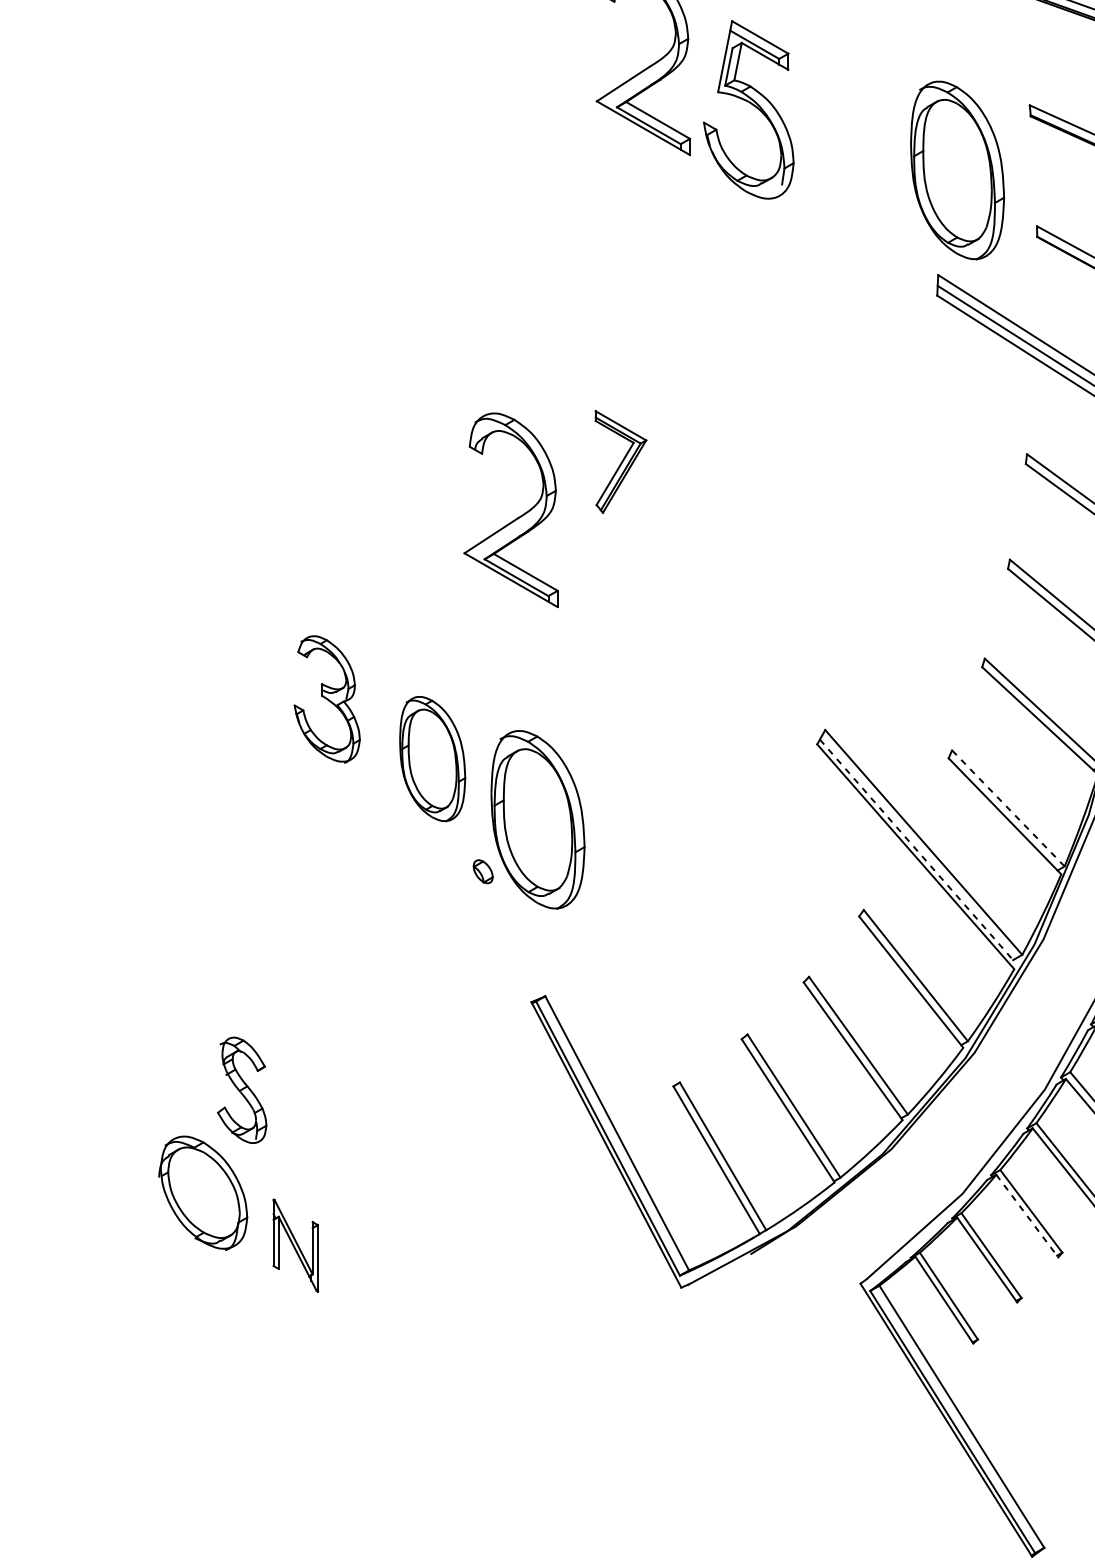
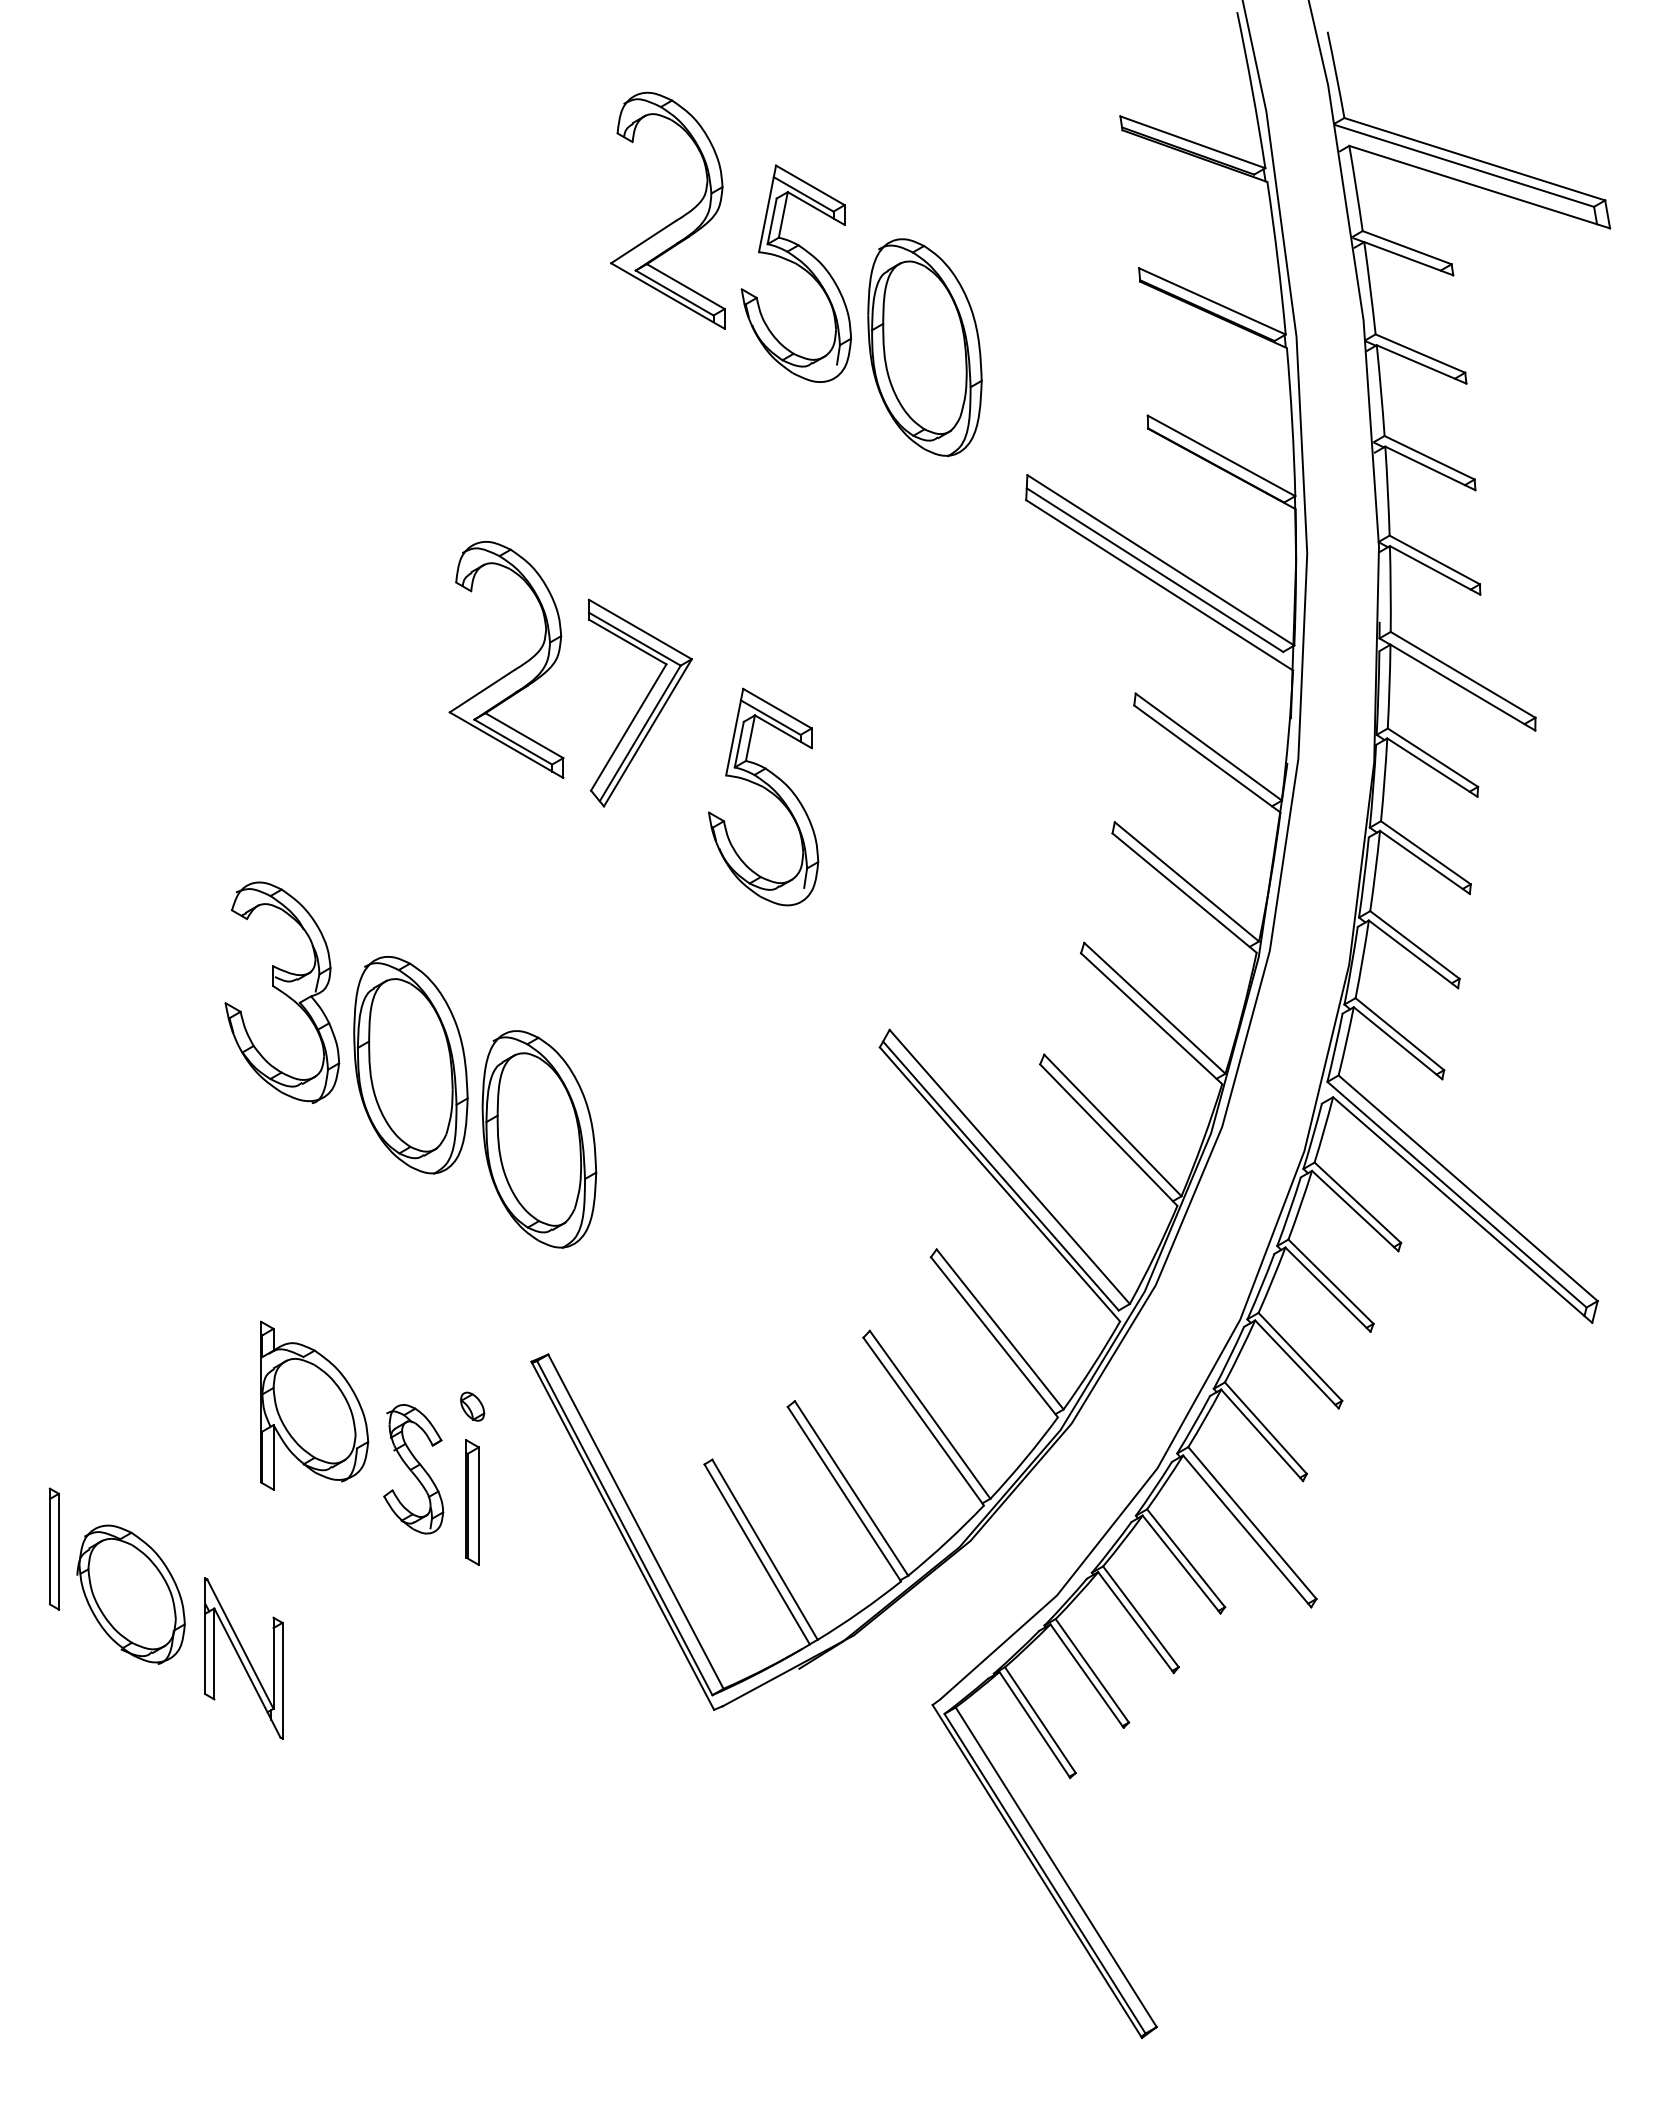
part: (957, 170) -> (924, 347), moved
part: (620, 461) -> (640, 702), size x1.67
part: (517, 517) -> (514, 668), moved
part: (724, 533) -> (766, 790), added
part: (327, 699) -> (282, 992), size x1.43
part: (432, 759) -> (410, 1065), size x1.43
line: (1008, 808) -> (1112, 1125), dashed -> solid
line: (916, 850) -> (1000, 1176), dashed -> solid
part: (483, 871) -> (472, 1406), moved
part: (353, 1038) -> (314, 1405), added
part: (242, 1090) -> (413, 1469), moved
part: (483, 1117) -> (472, 1502), added
part: (139, 1155) -> (53, 1548), added
line: (1027, 1216) -> (1136, 1622), dashed -> solid
part: (295, 1245) -> (243, 1658), size x1.43

